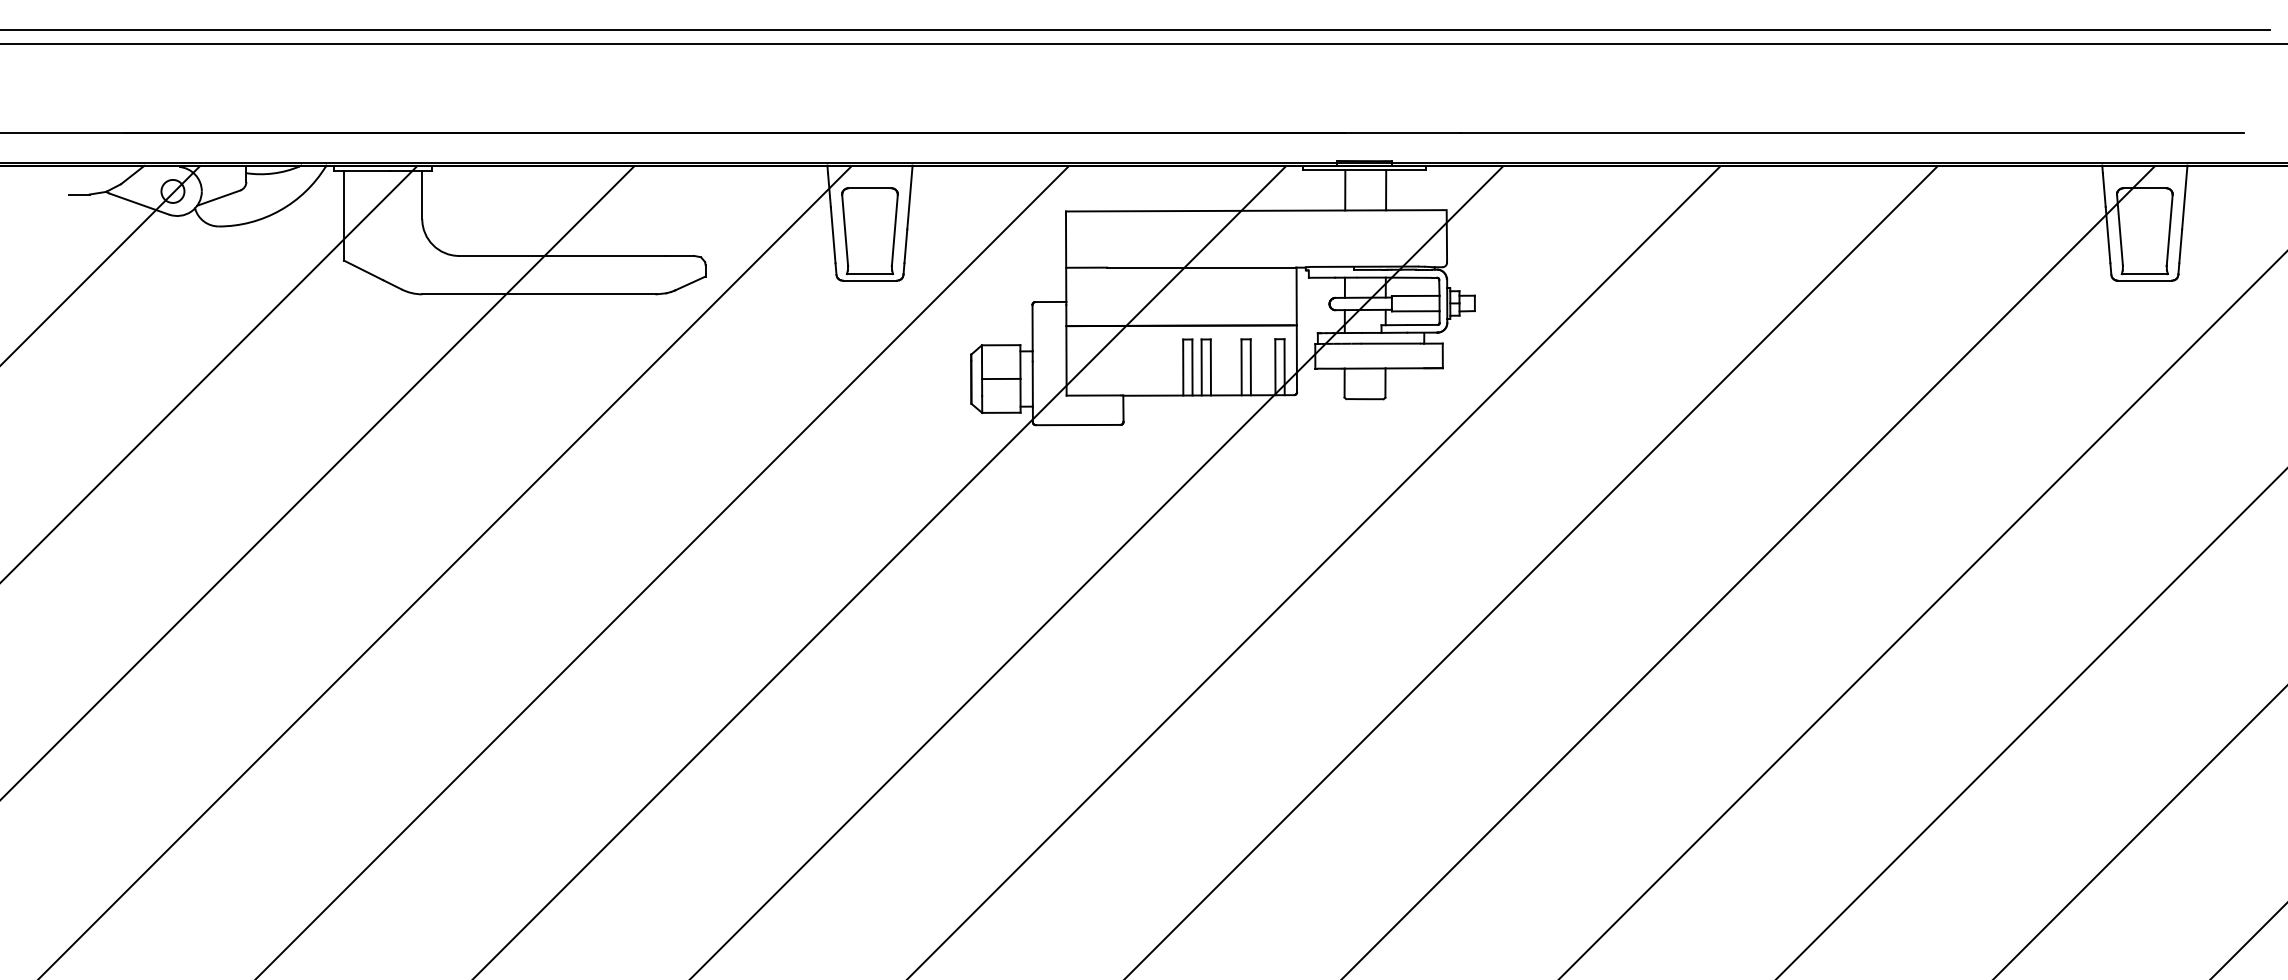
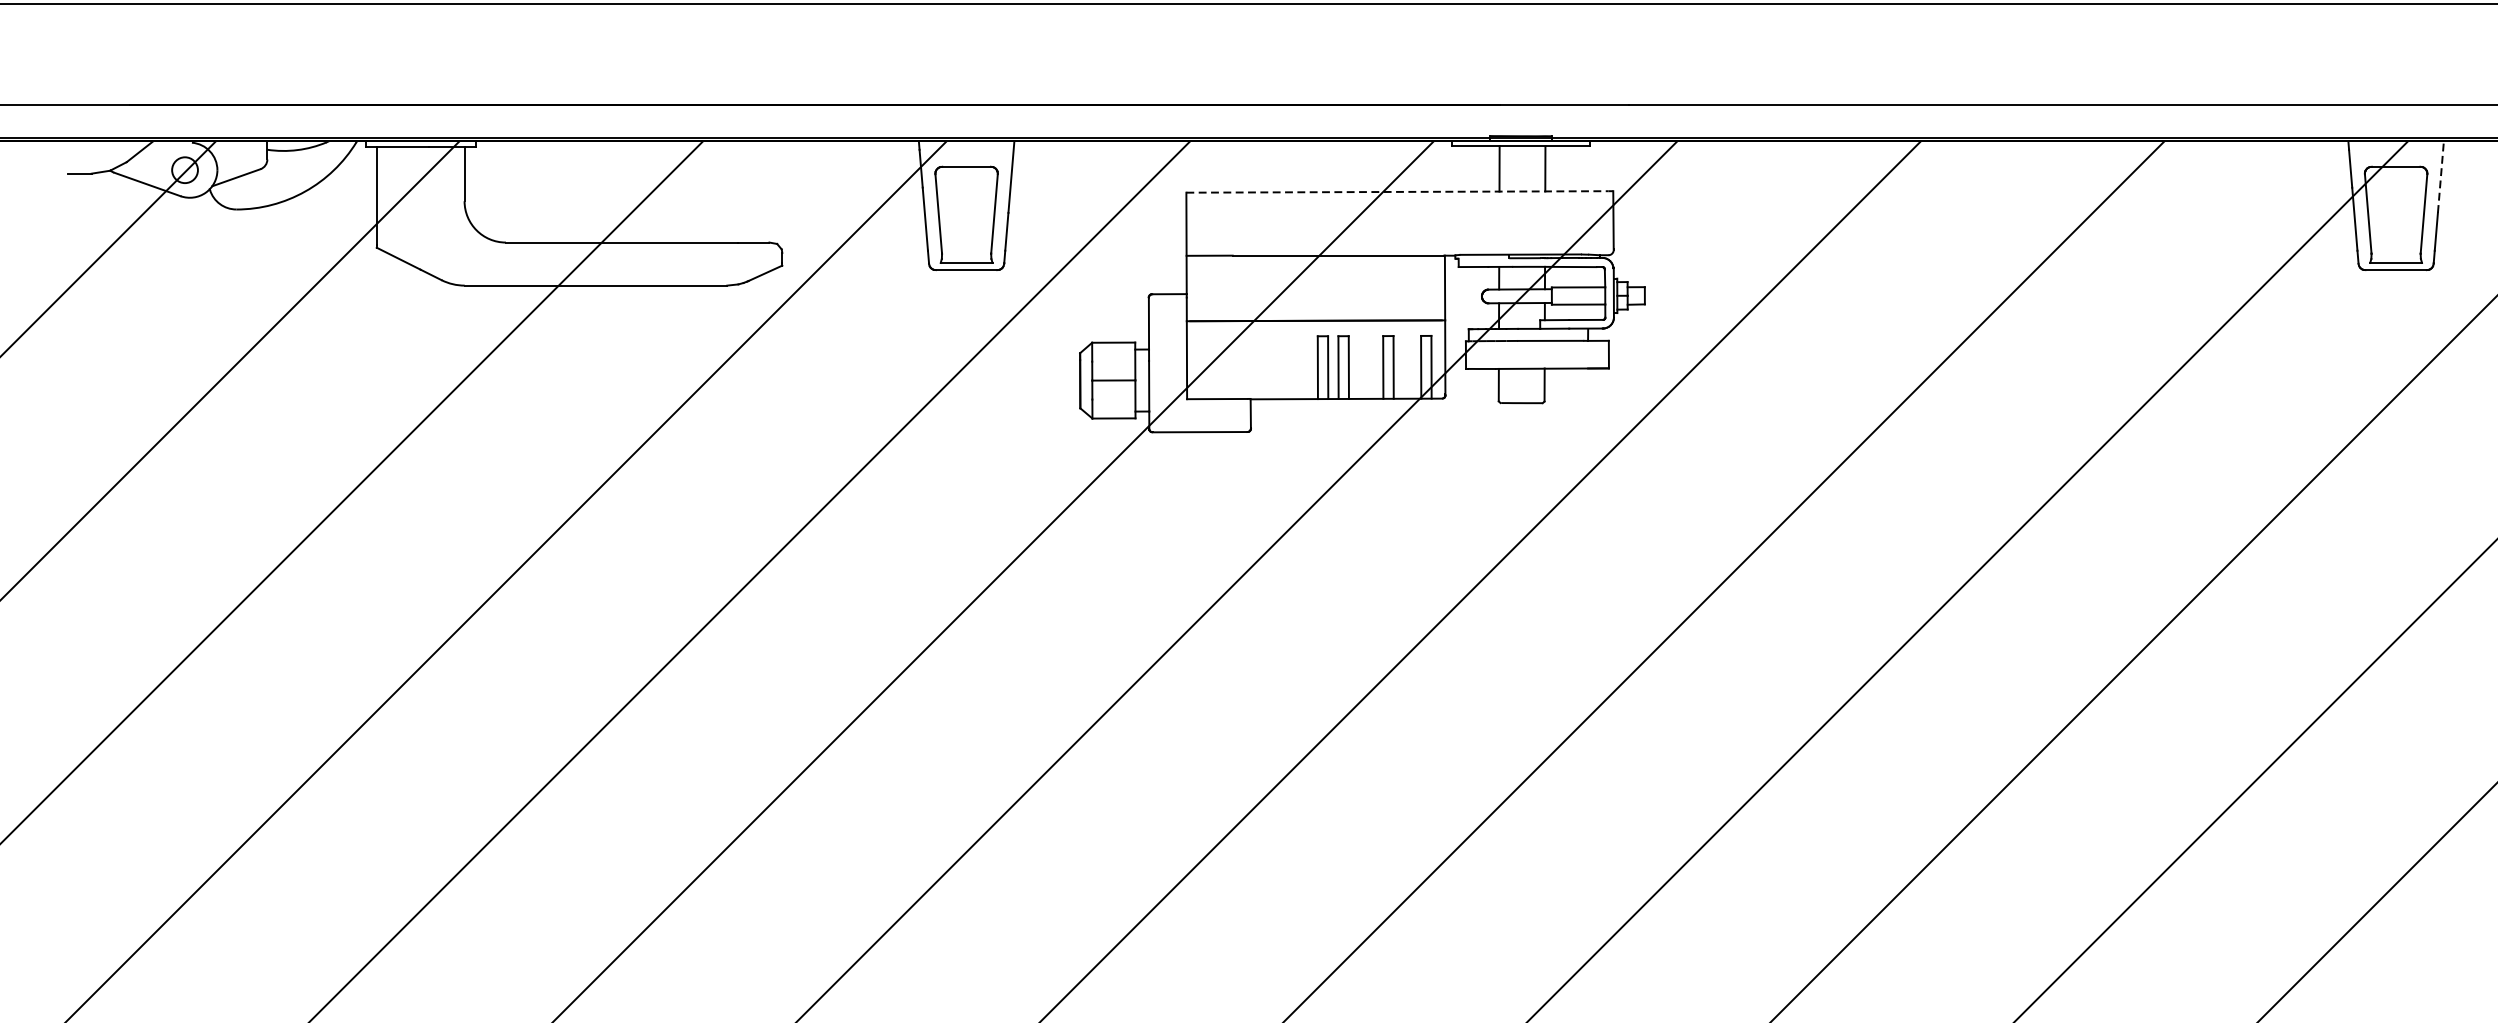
line: (2184, 197) -> (2440, 177), solid -> dashed
line: (1254, 210) -> (1397, 191), solid -> dashed

